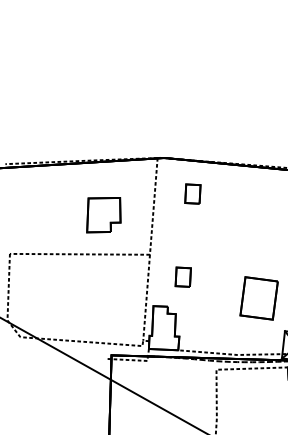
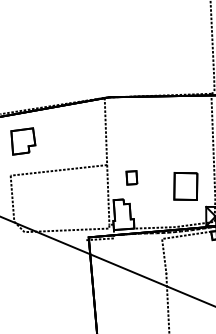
part: (192, 193) -> (131, 119), removed
part: (104, 215) -> (23, 141), moved

